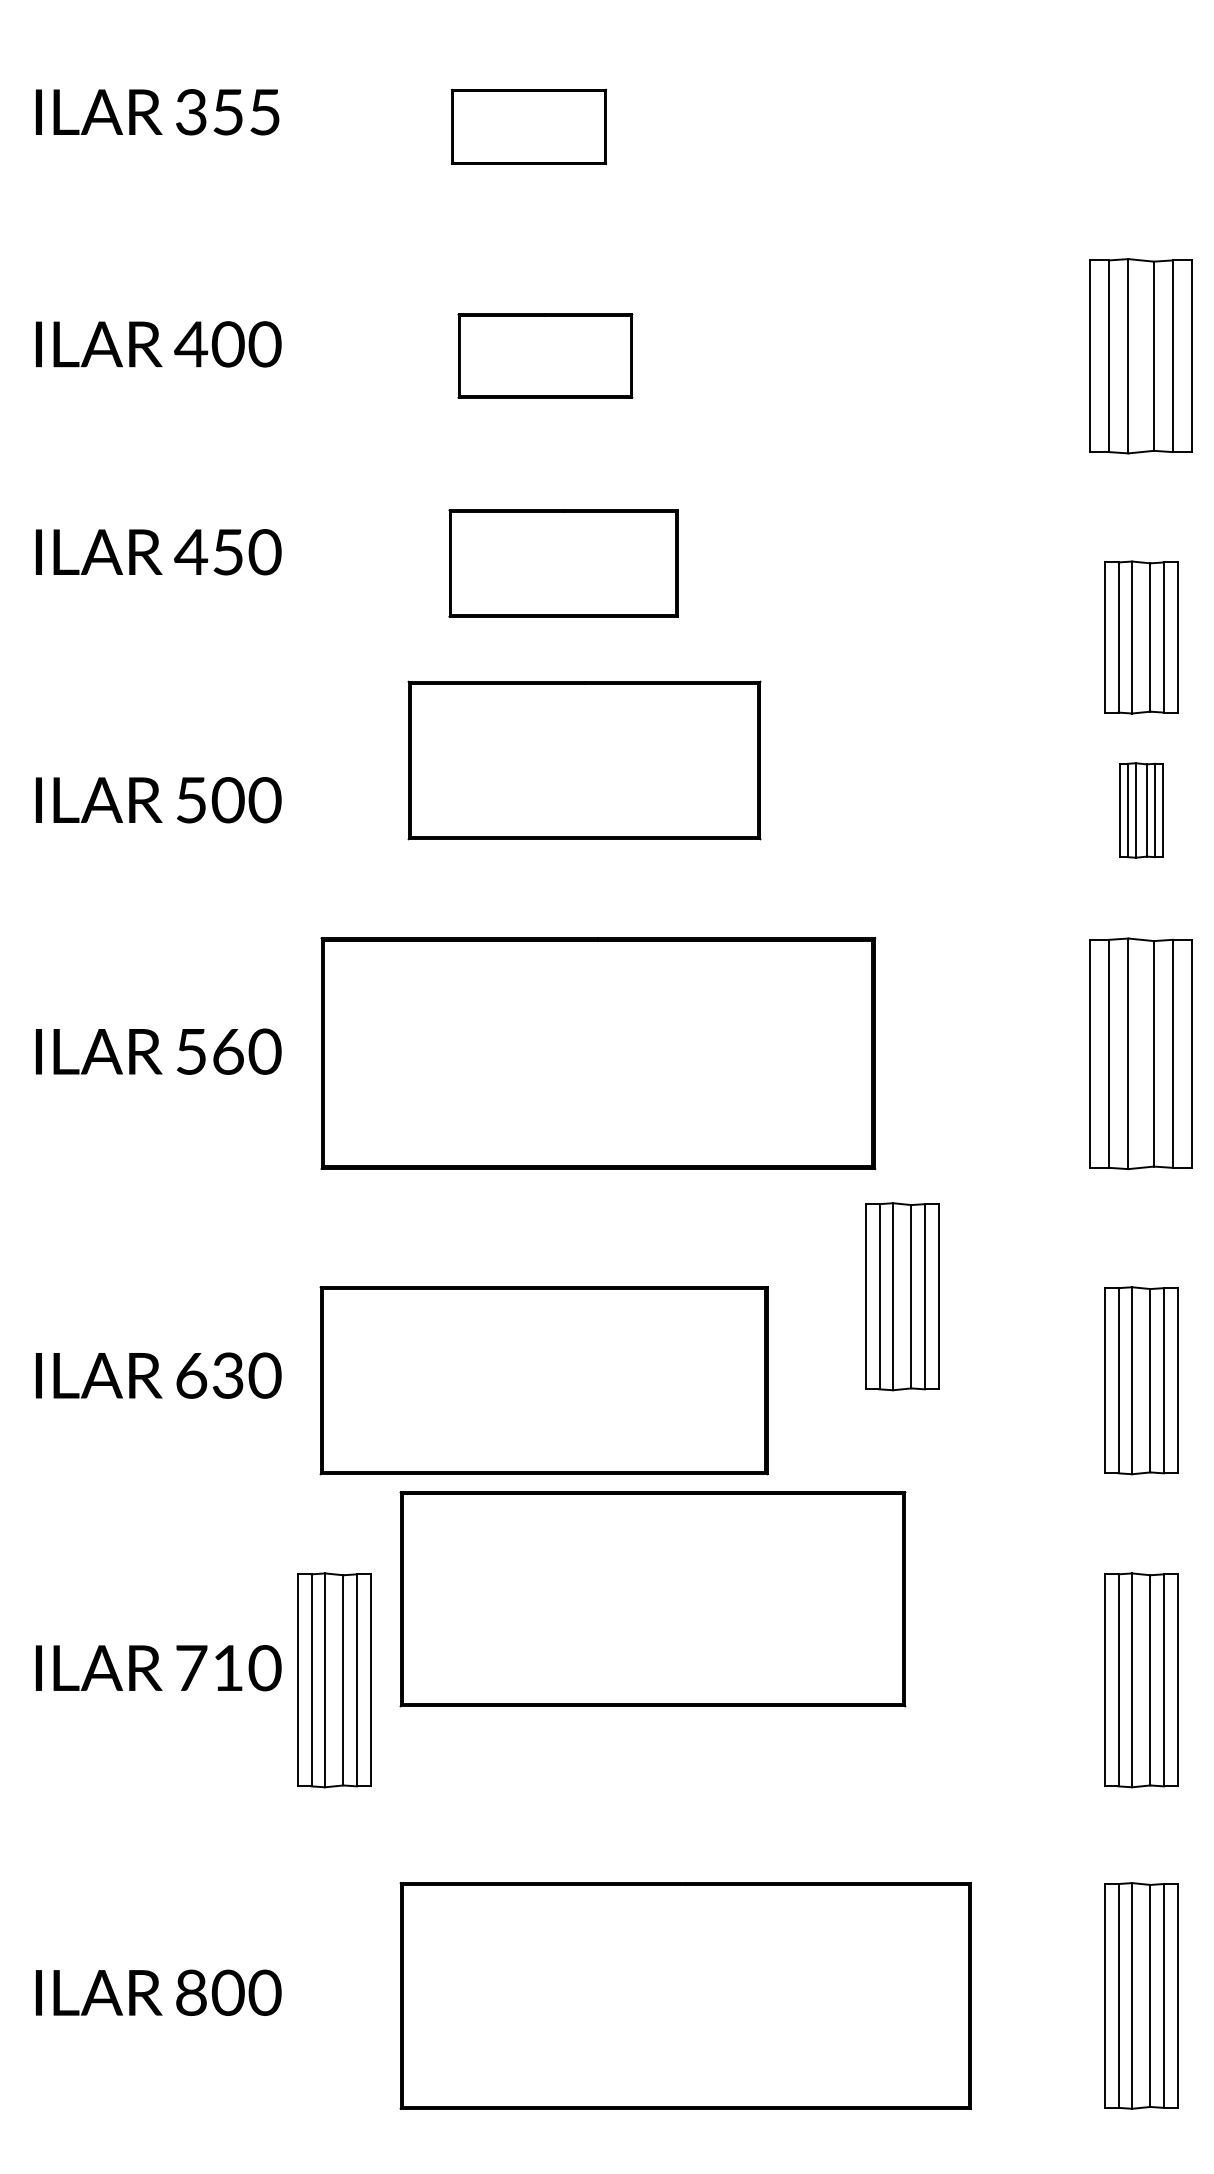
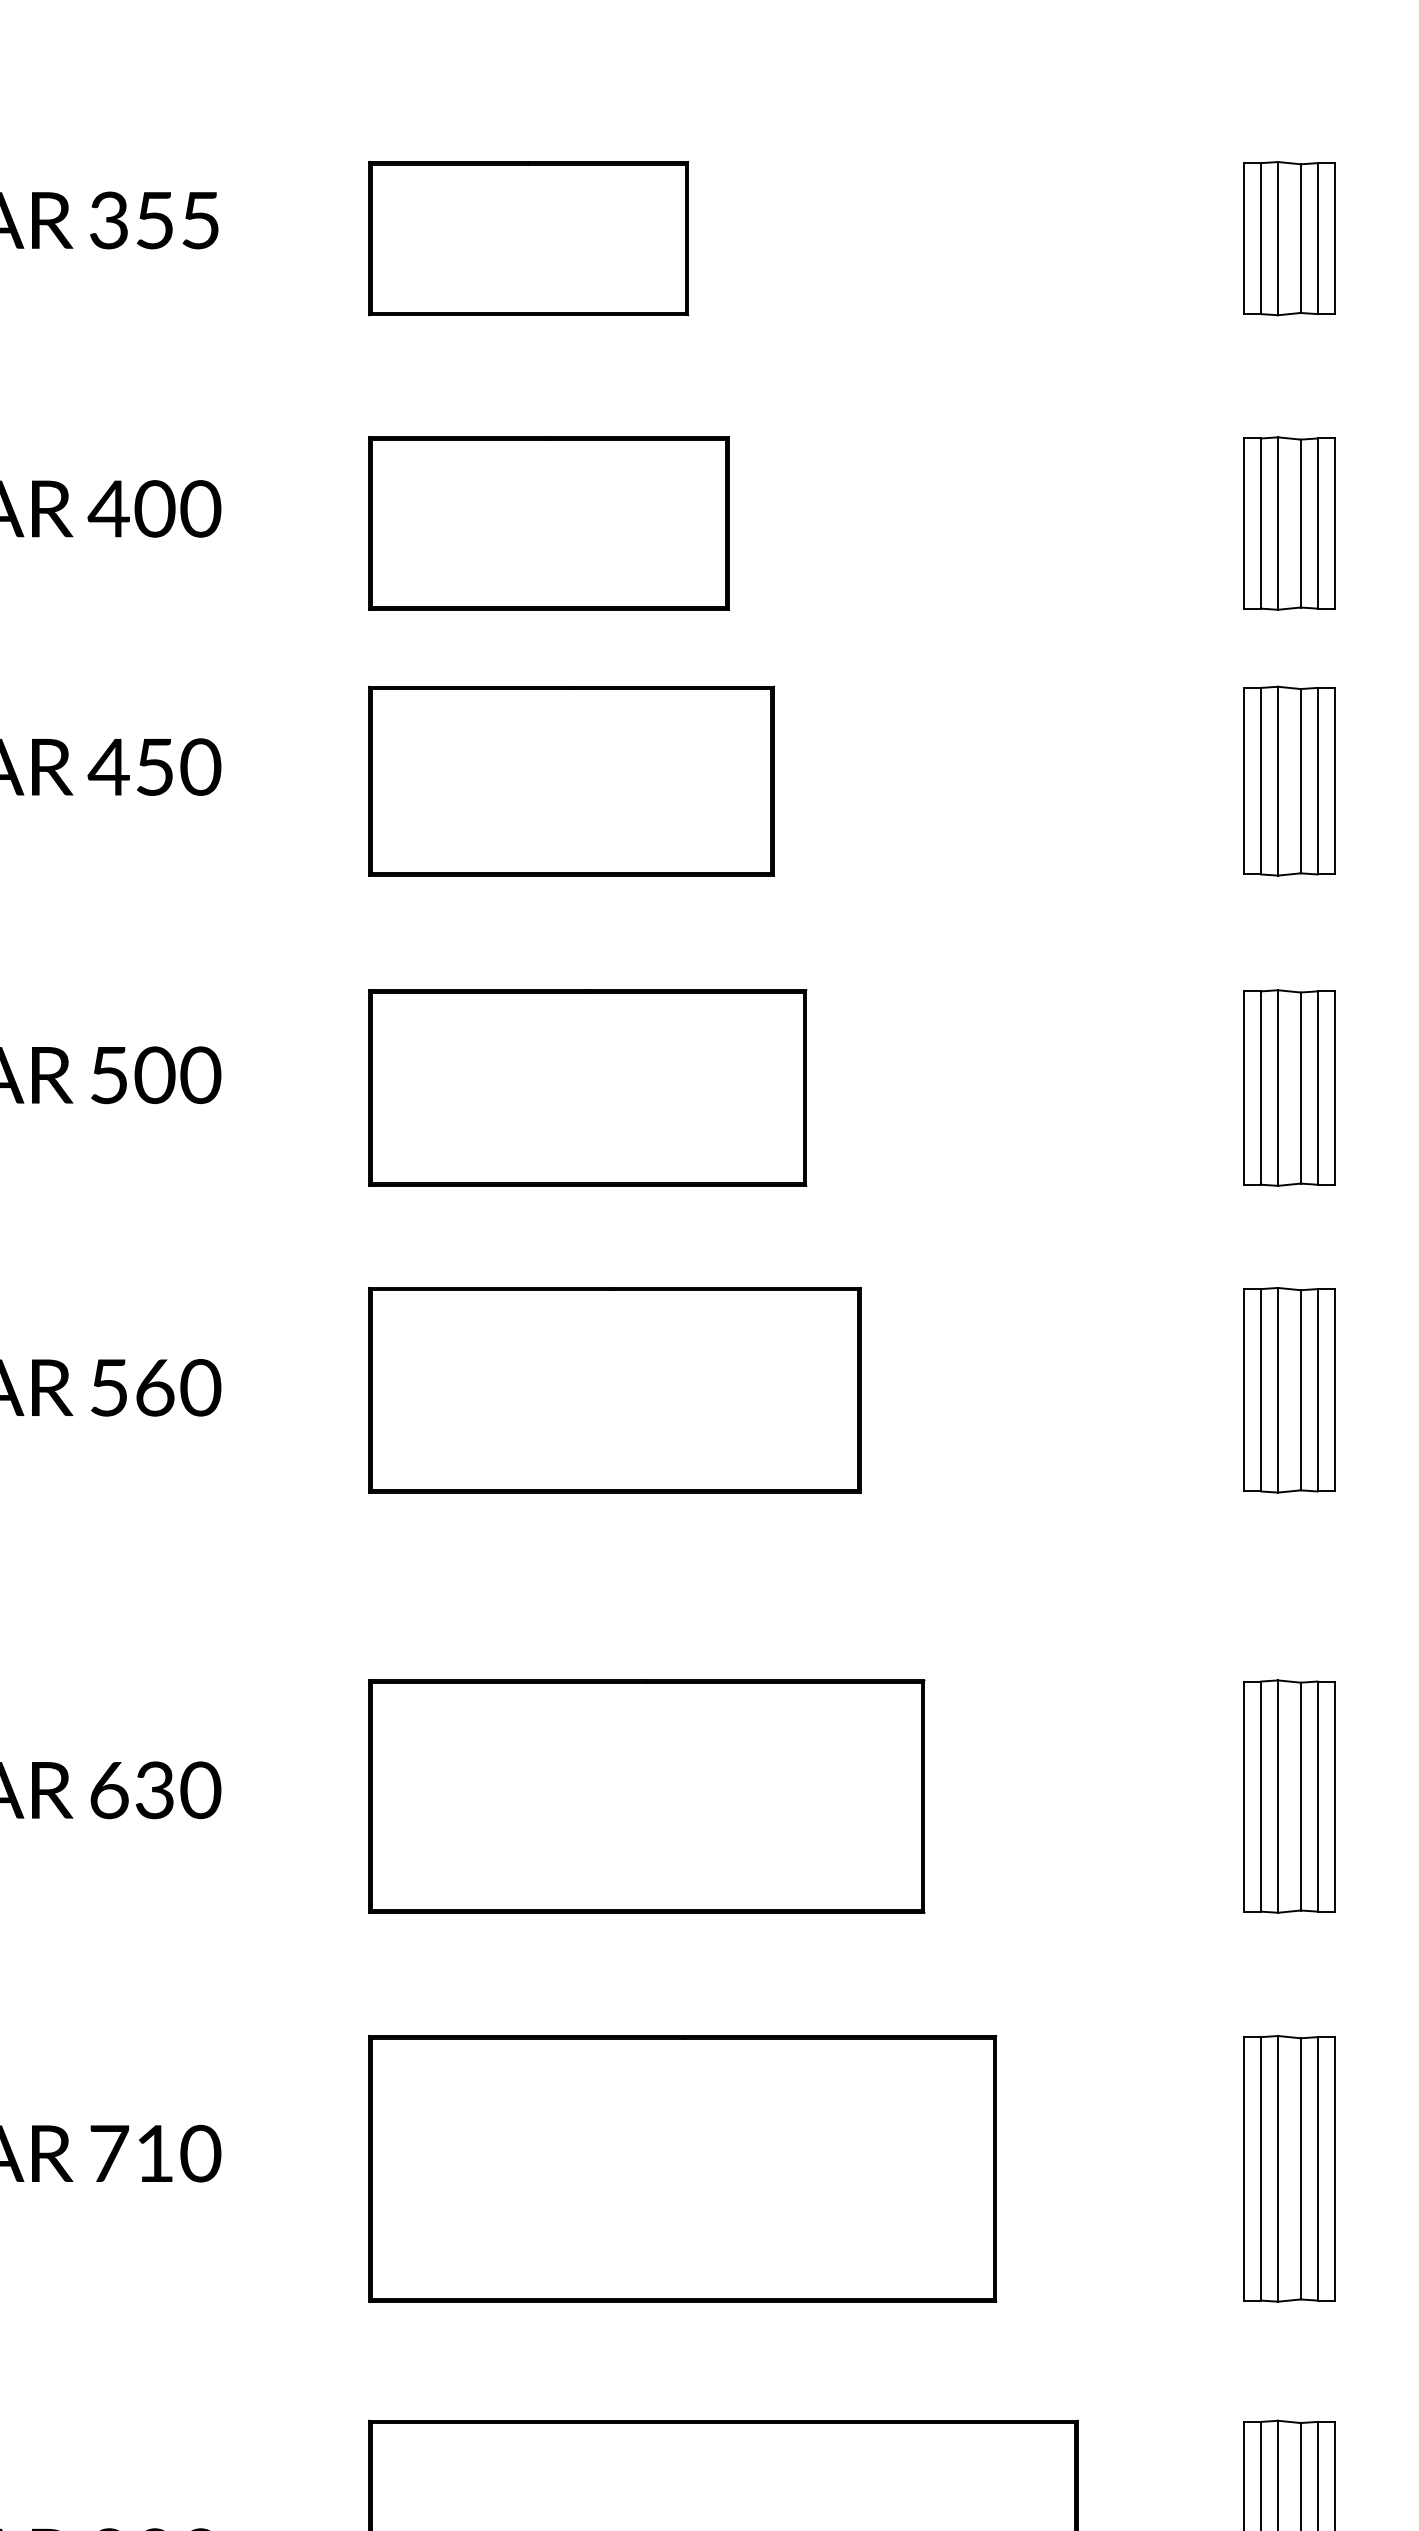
part: (528, 126) -> (528, 238), size x1.67
part: (1141, 126) -> (1289, 238), added
part: (545, 355) -> (549, 522), size x1.67
part: (1141, 355) -> (1289, 522), size x0.71
part: (563, 563) -> (571, 781), size x1.43
part: (1141, 637) -> (1289, 781), moved
part: (584, 760) -> (587, 1088), moved
part: (1141, 810) -> (1289, 1088), size x1.67
part: (598, 1053) -> (615, 1389), size x0.71
part: (1141, 1053) -> (1289, 1389), size x0.71
part: (902, 1296) -> (992, 1691), removed
part: (543, 1380) -> (646, 1796), moved
part: (652, 1599) -> (682, 2169), moved
part: (334, 1680) -> (286, 2169), removed

